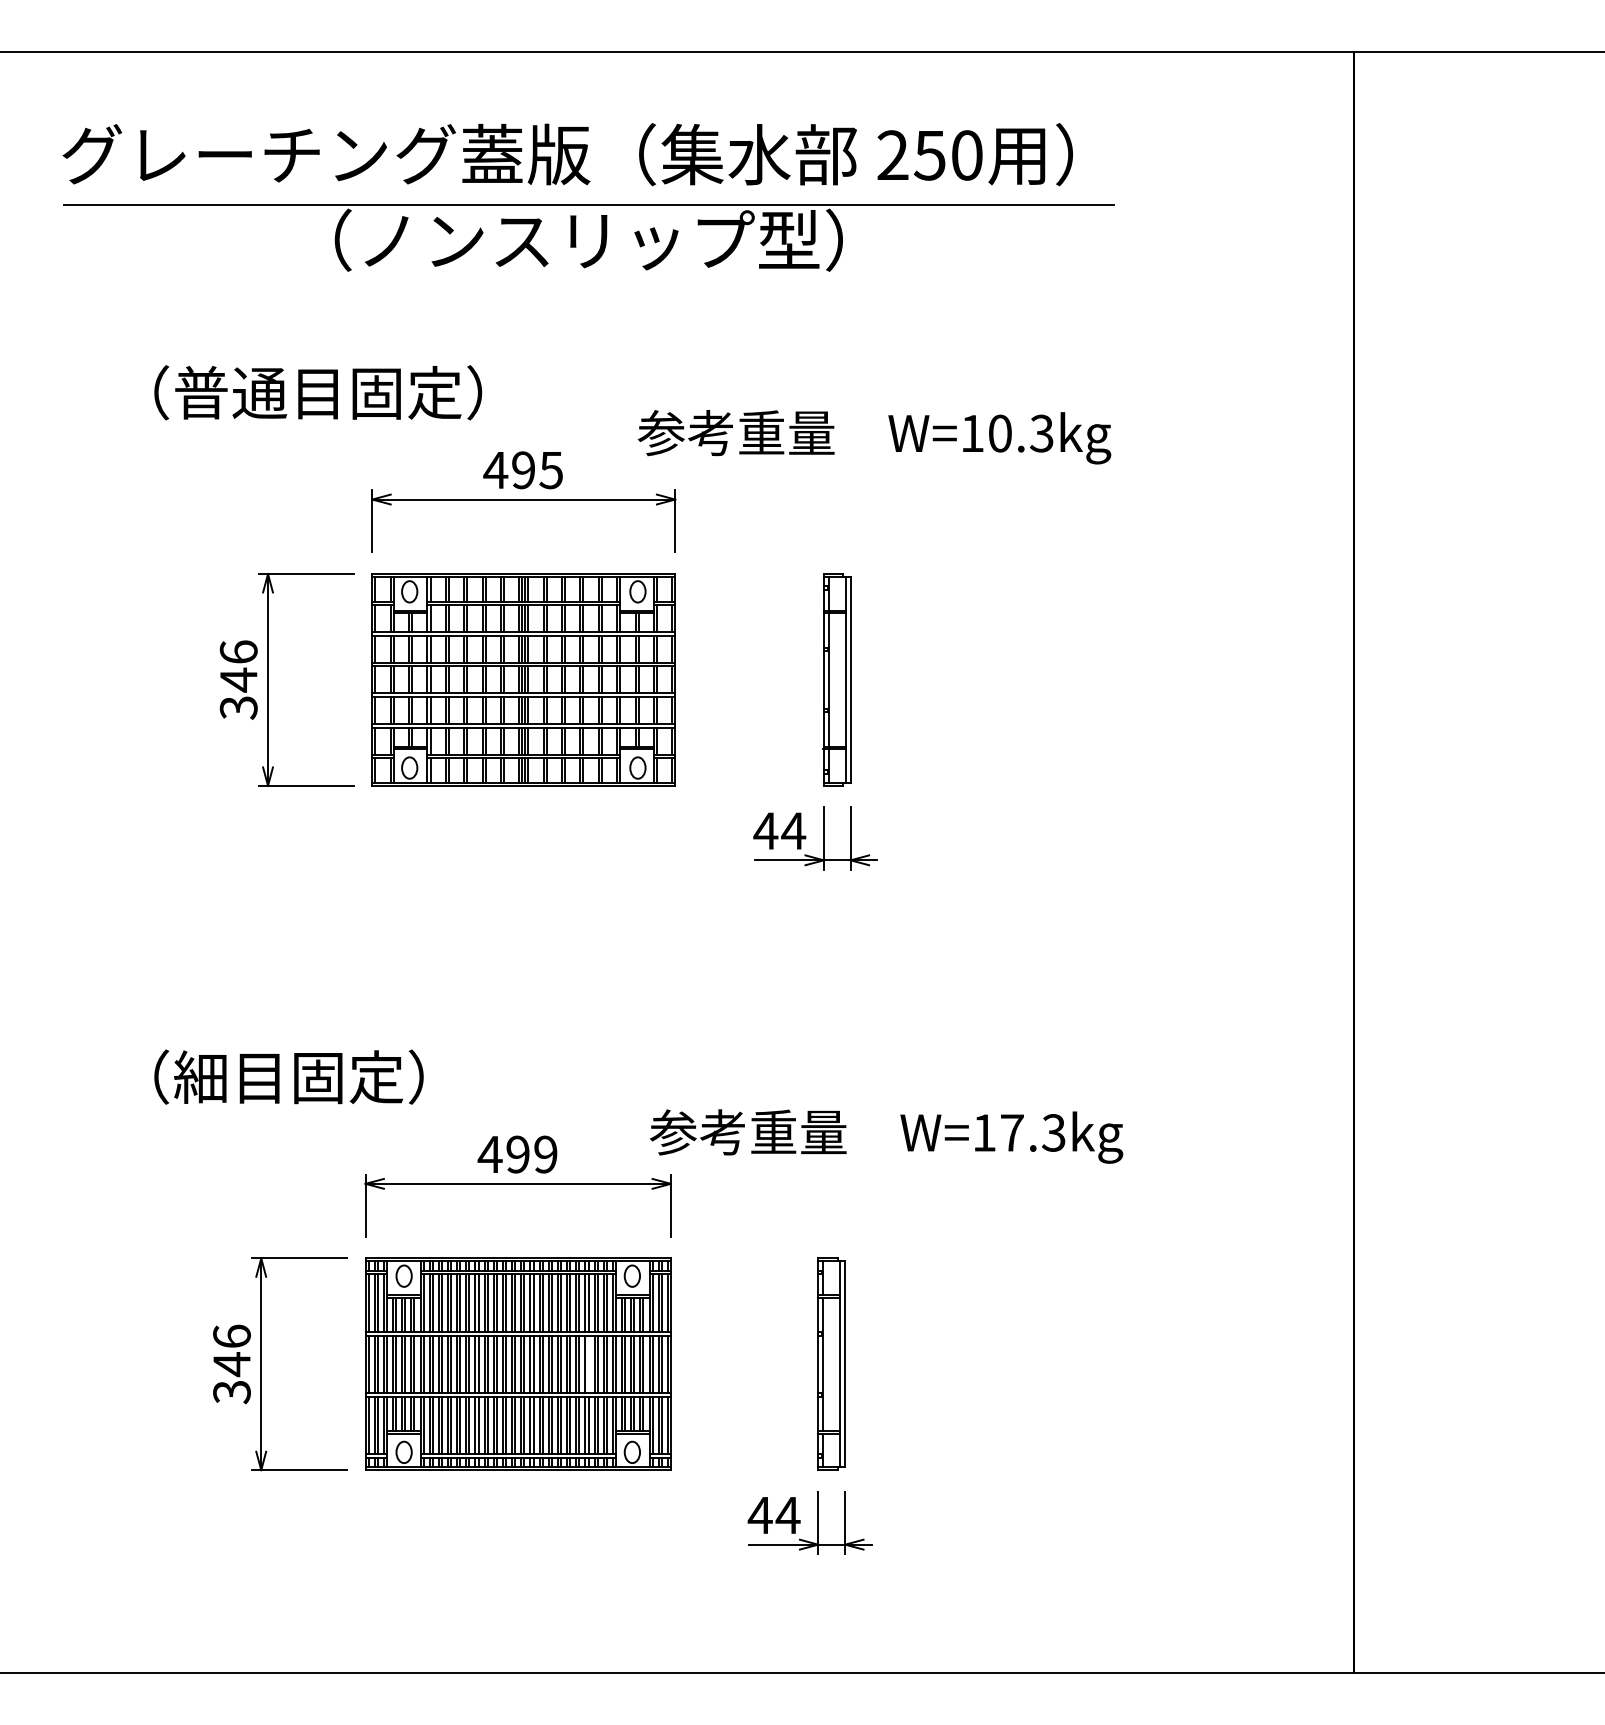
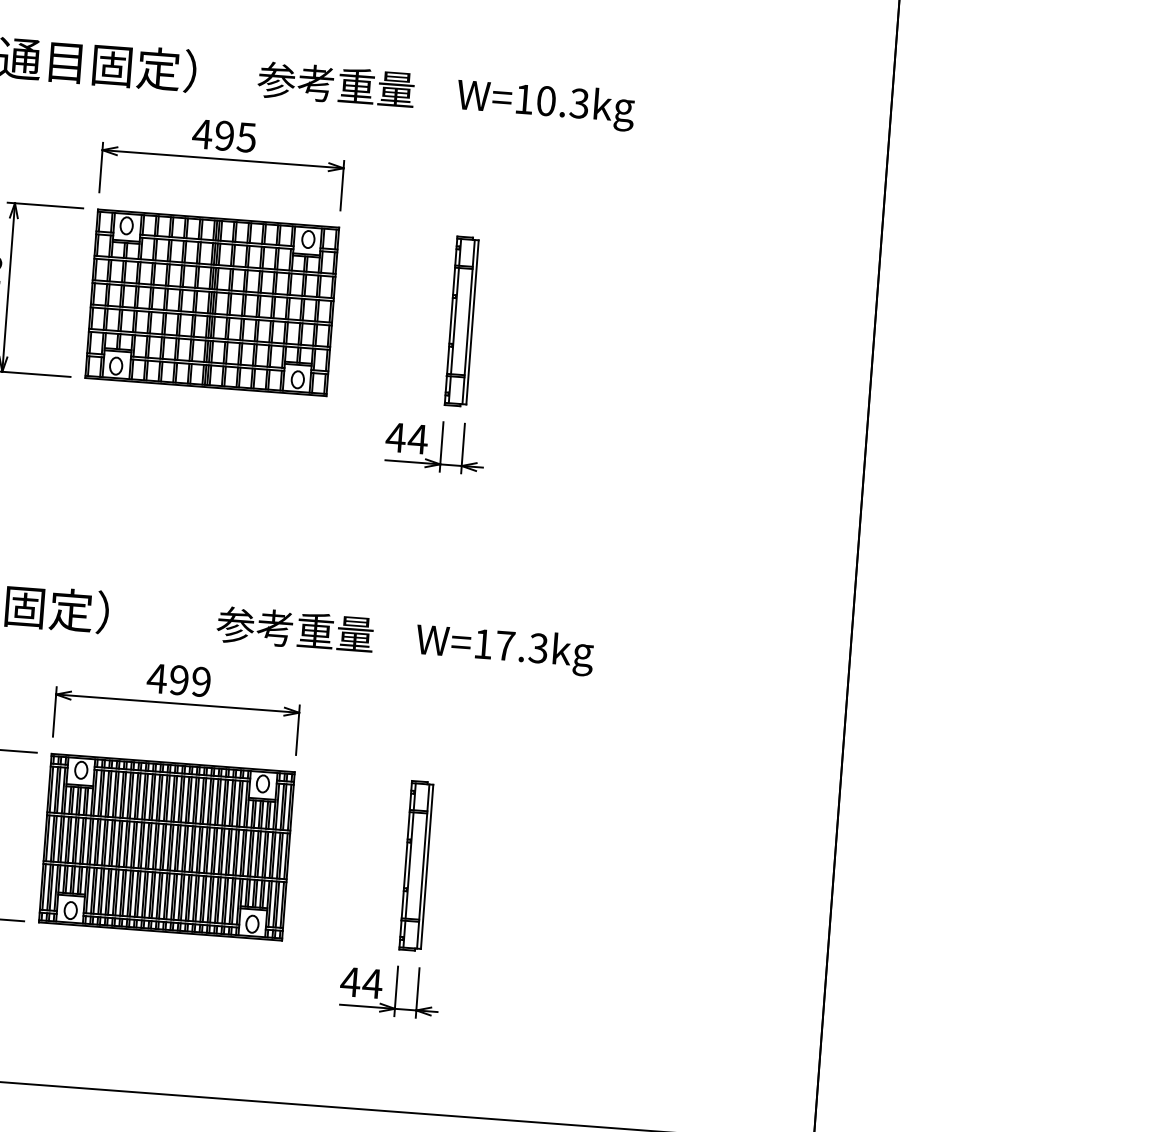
text: (874, 437) -> (446, 96), moved
text: (886, 1136) -> (405, 641), moved
line: (588, 1364) -> (222, 851), added

